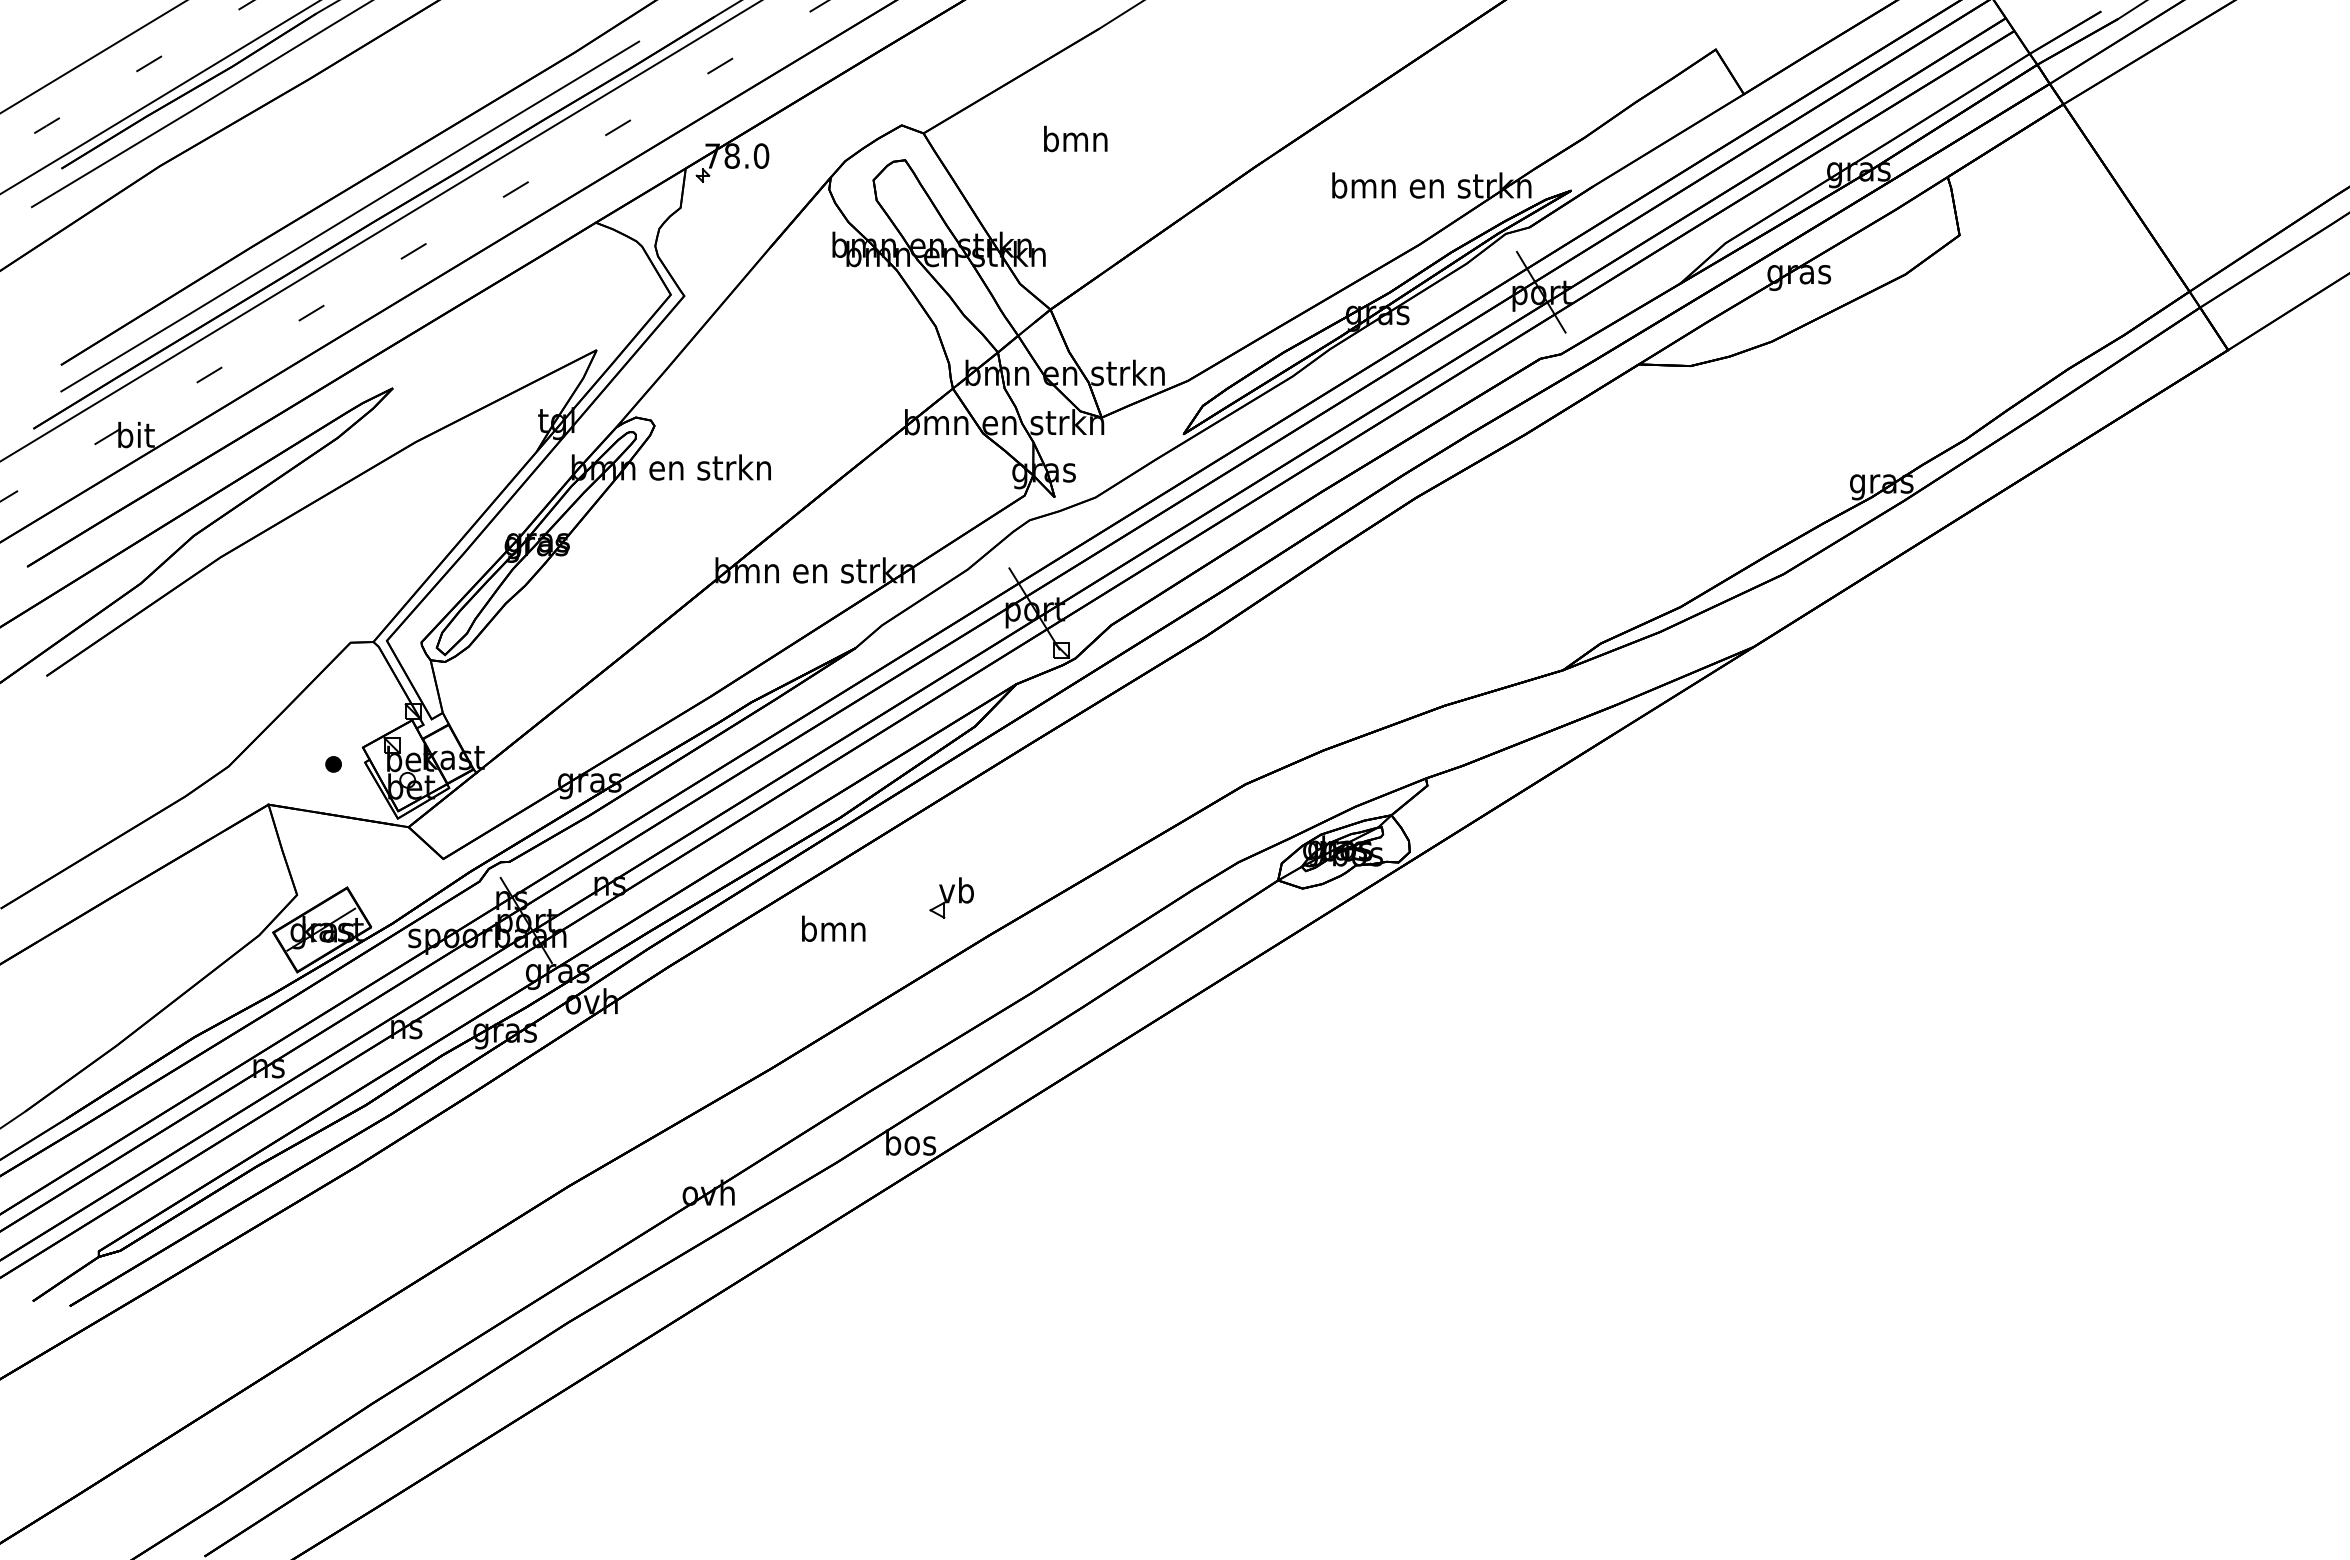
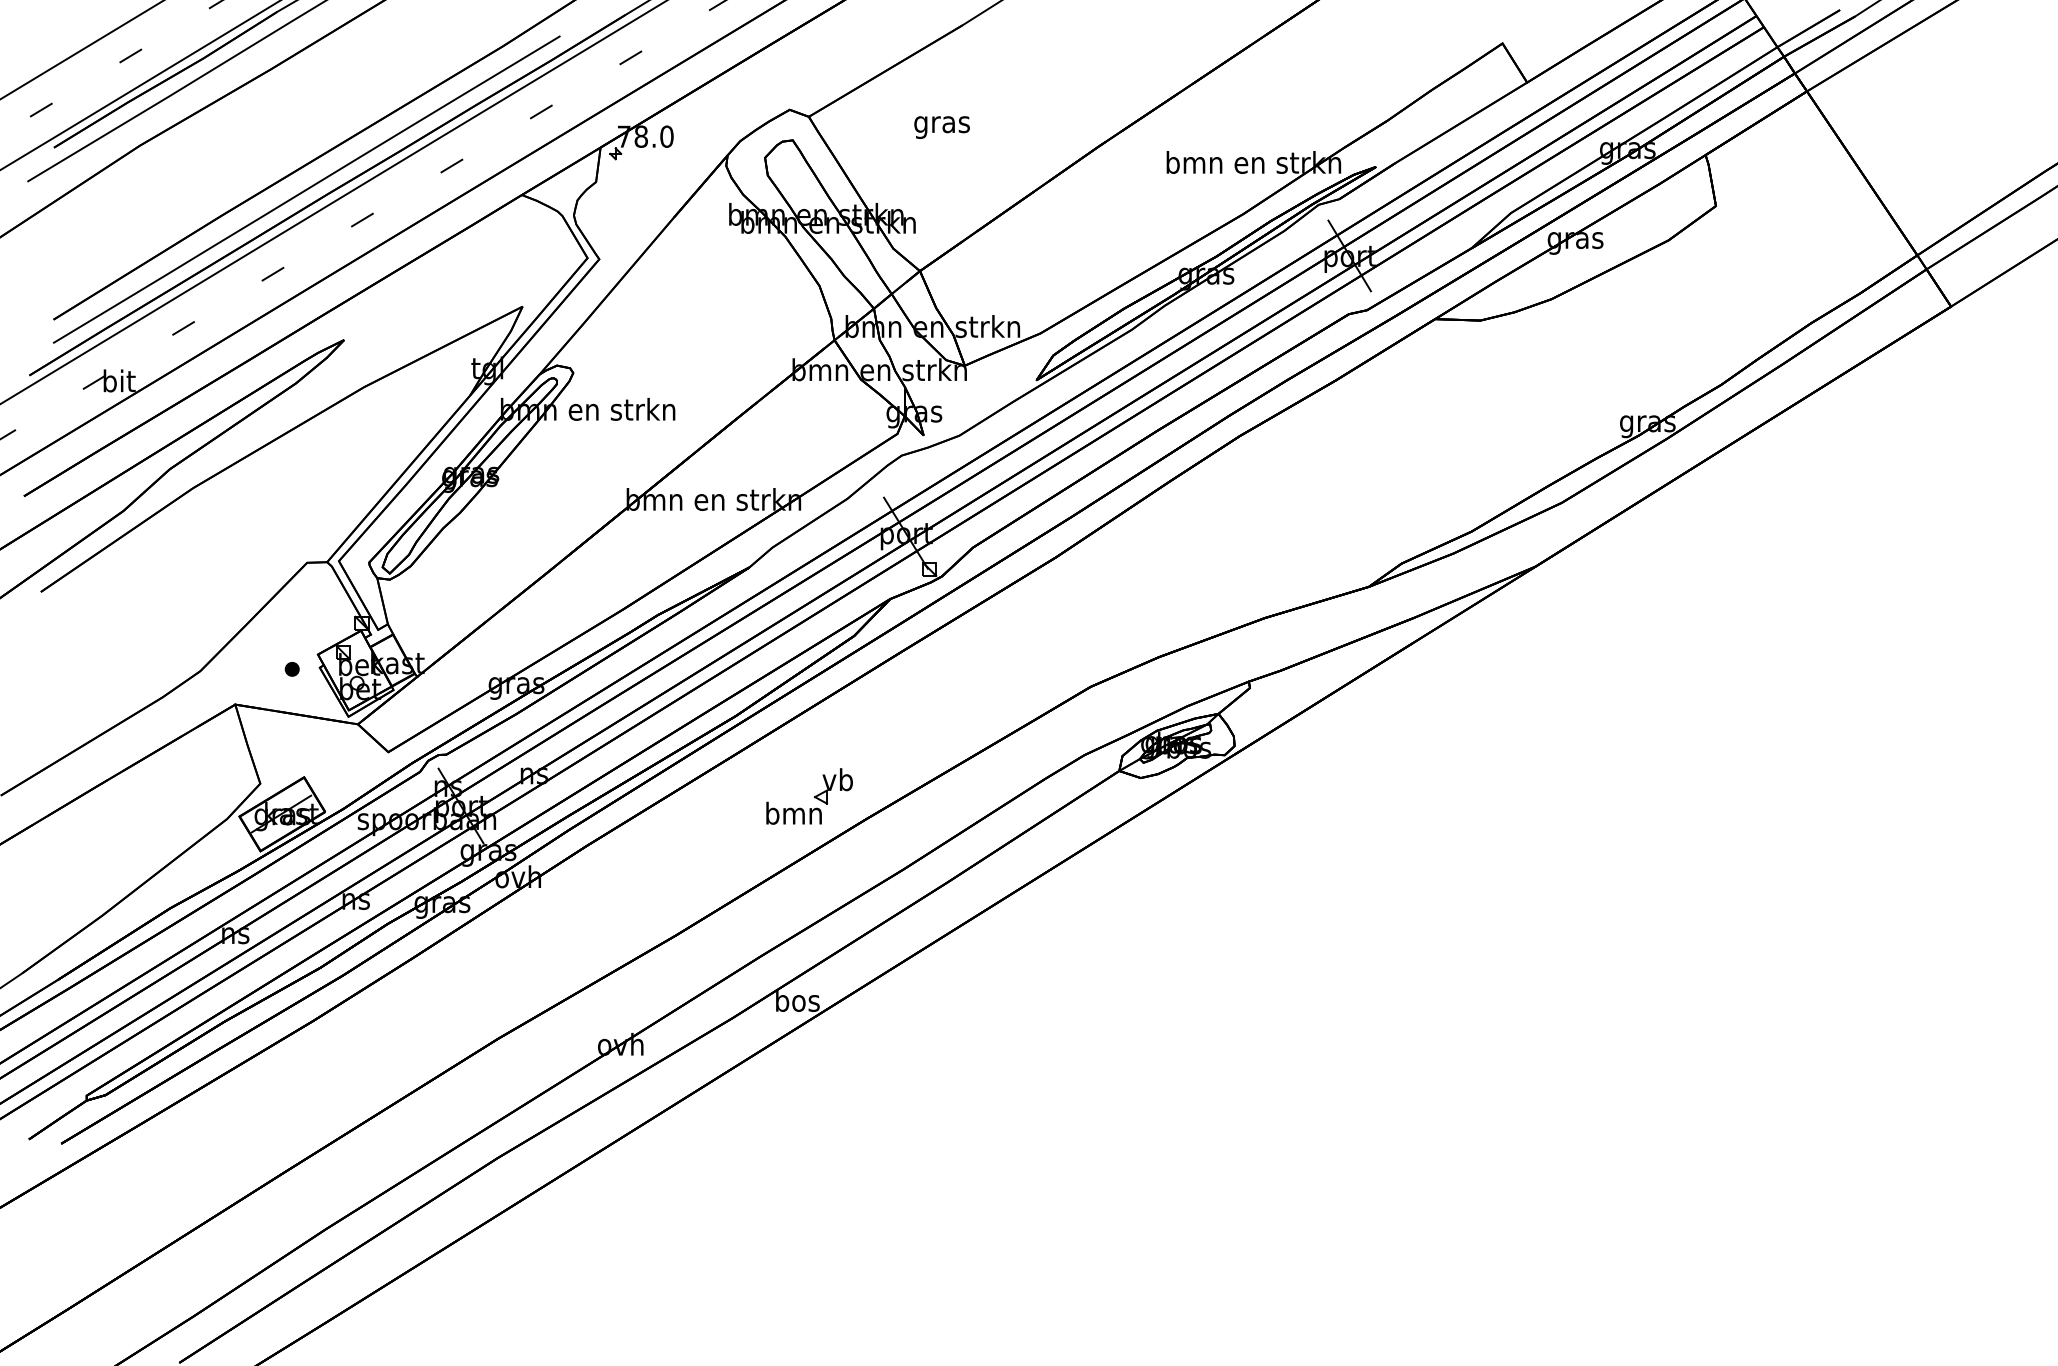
text: (1075, 141) -> (941, 123), bmn -> gras
text: (833, 928) -> (793, 813), moved

